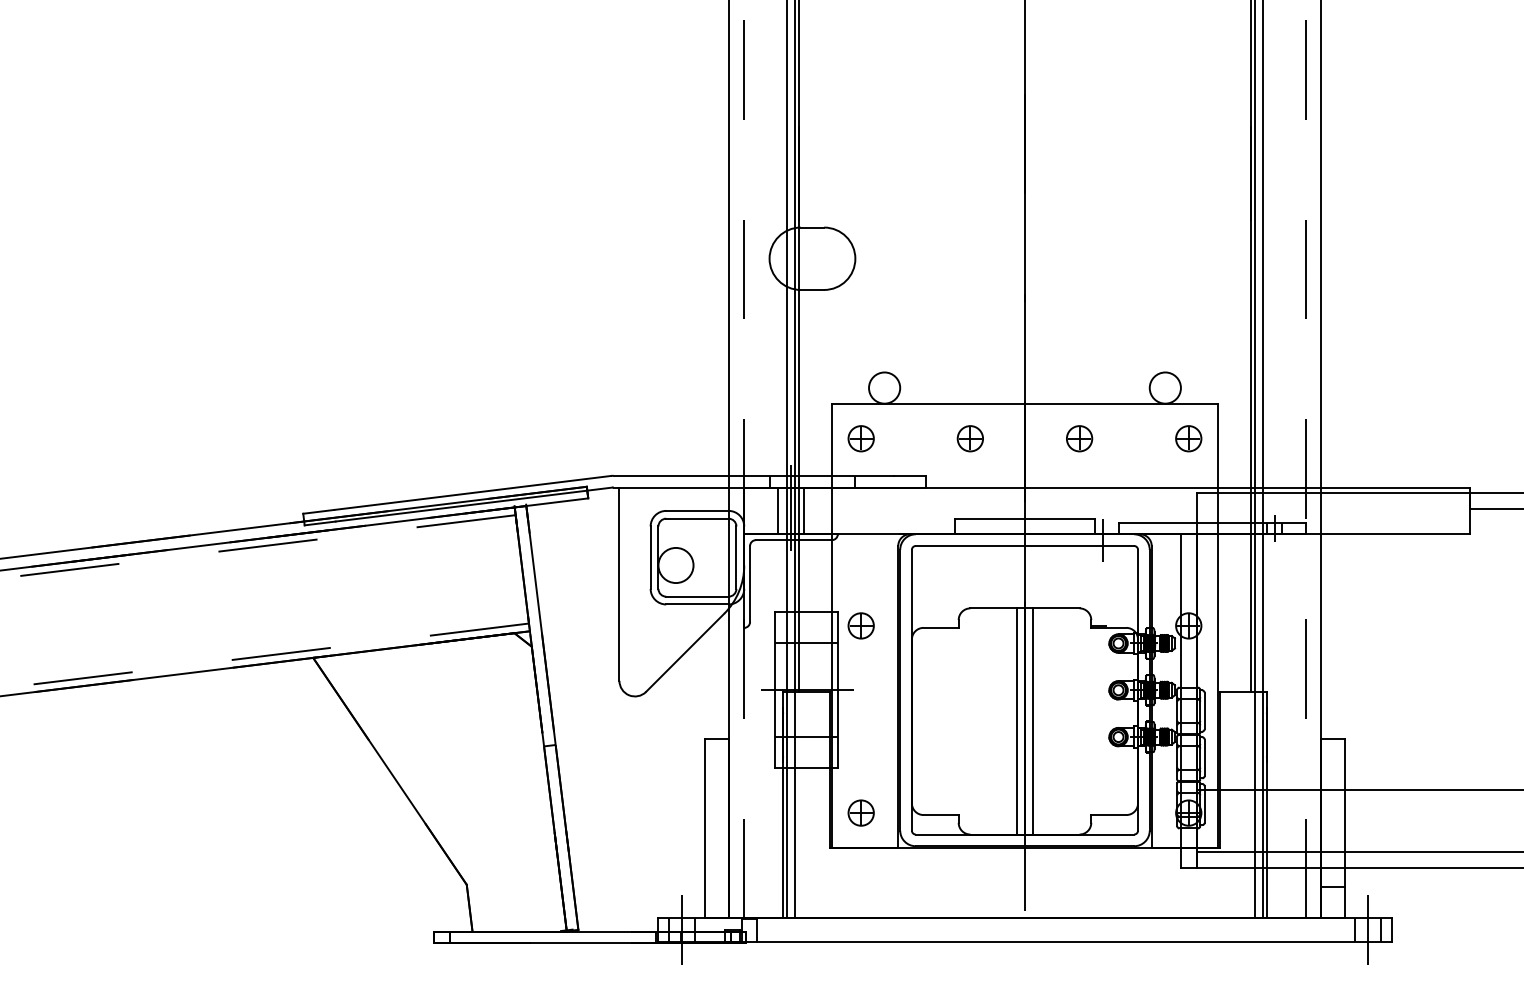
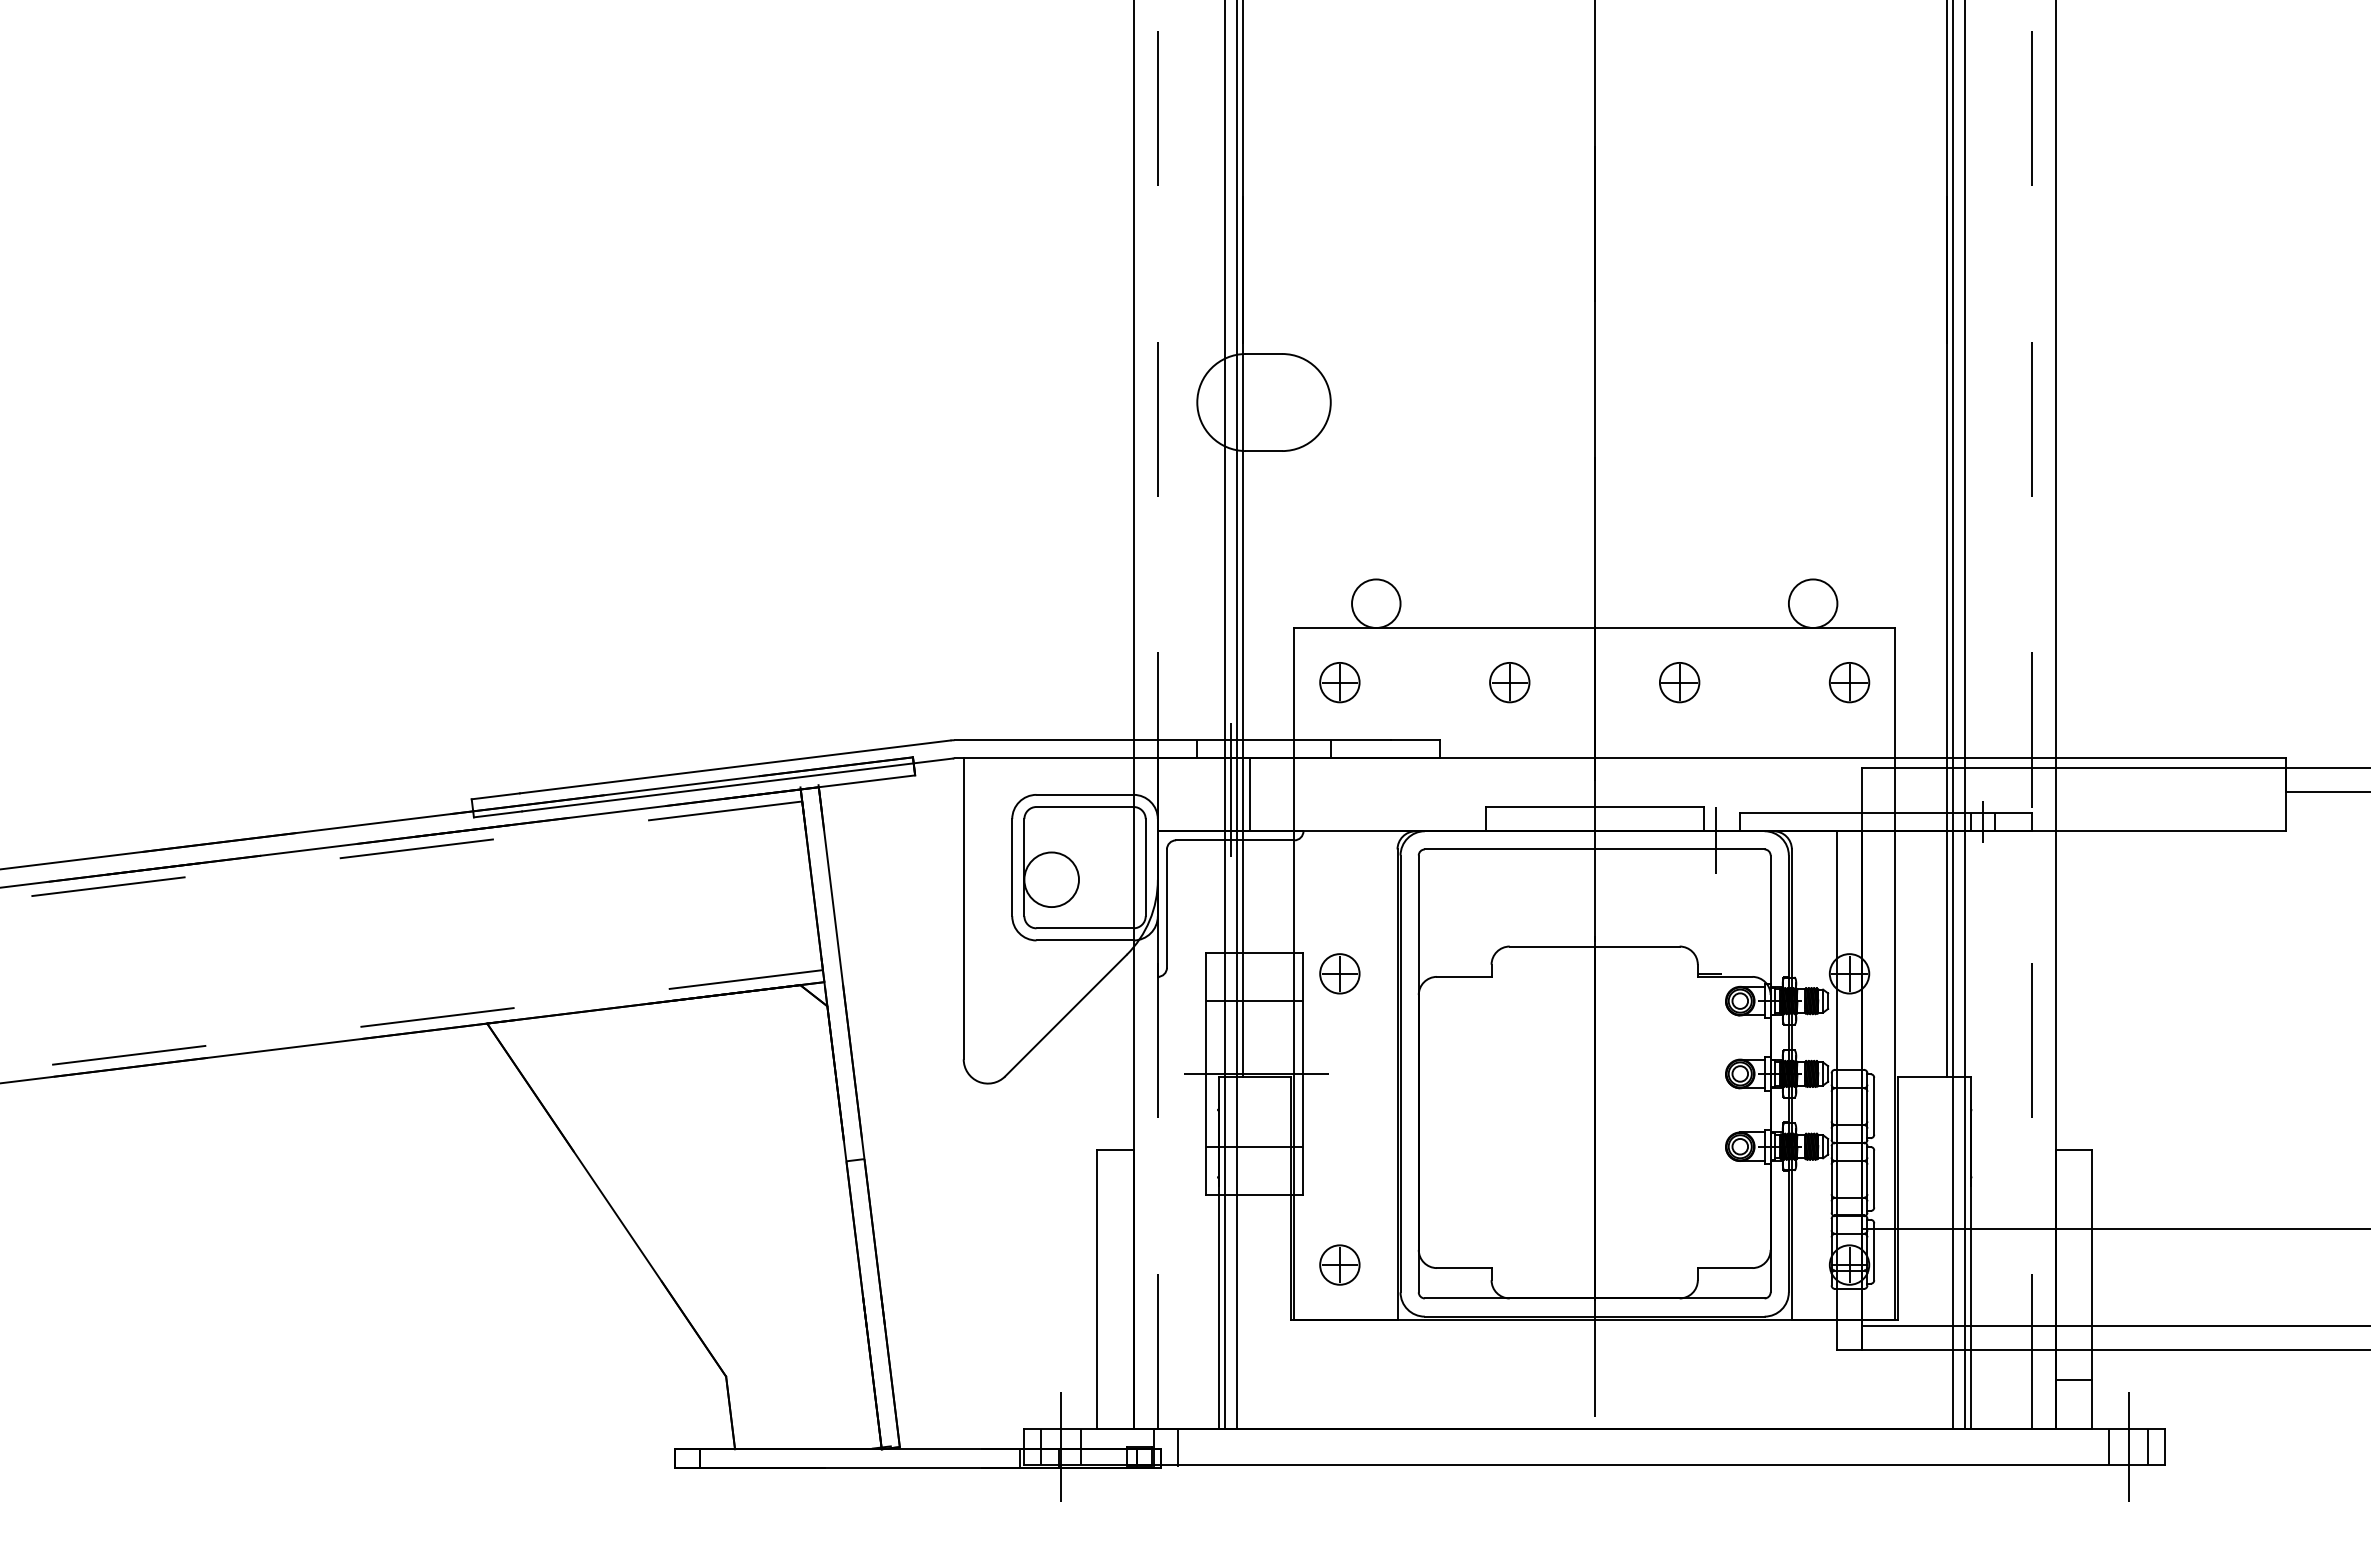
line: (778, 510) -> (1211, 794), removed
line: (1017, 721) -> (1583, 1122), removed
line: (1032, 721) -> (1606, 1122), removed

